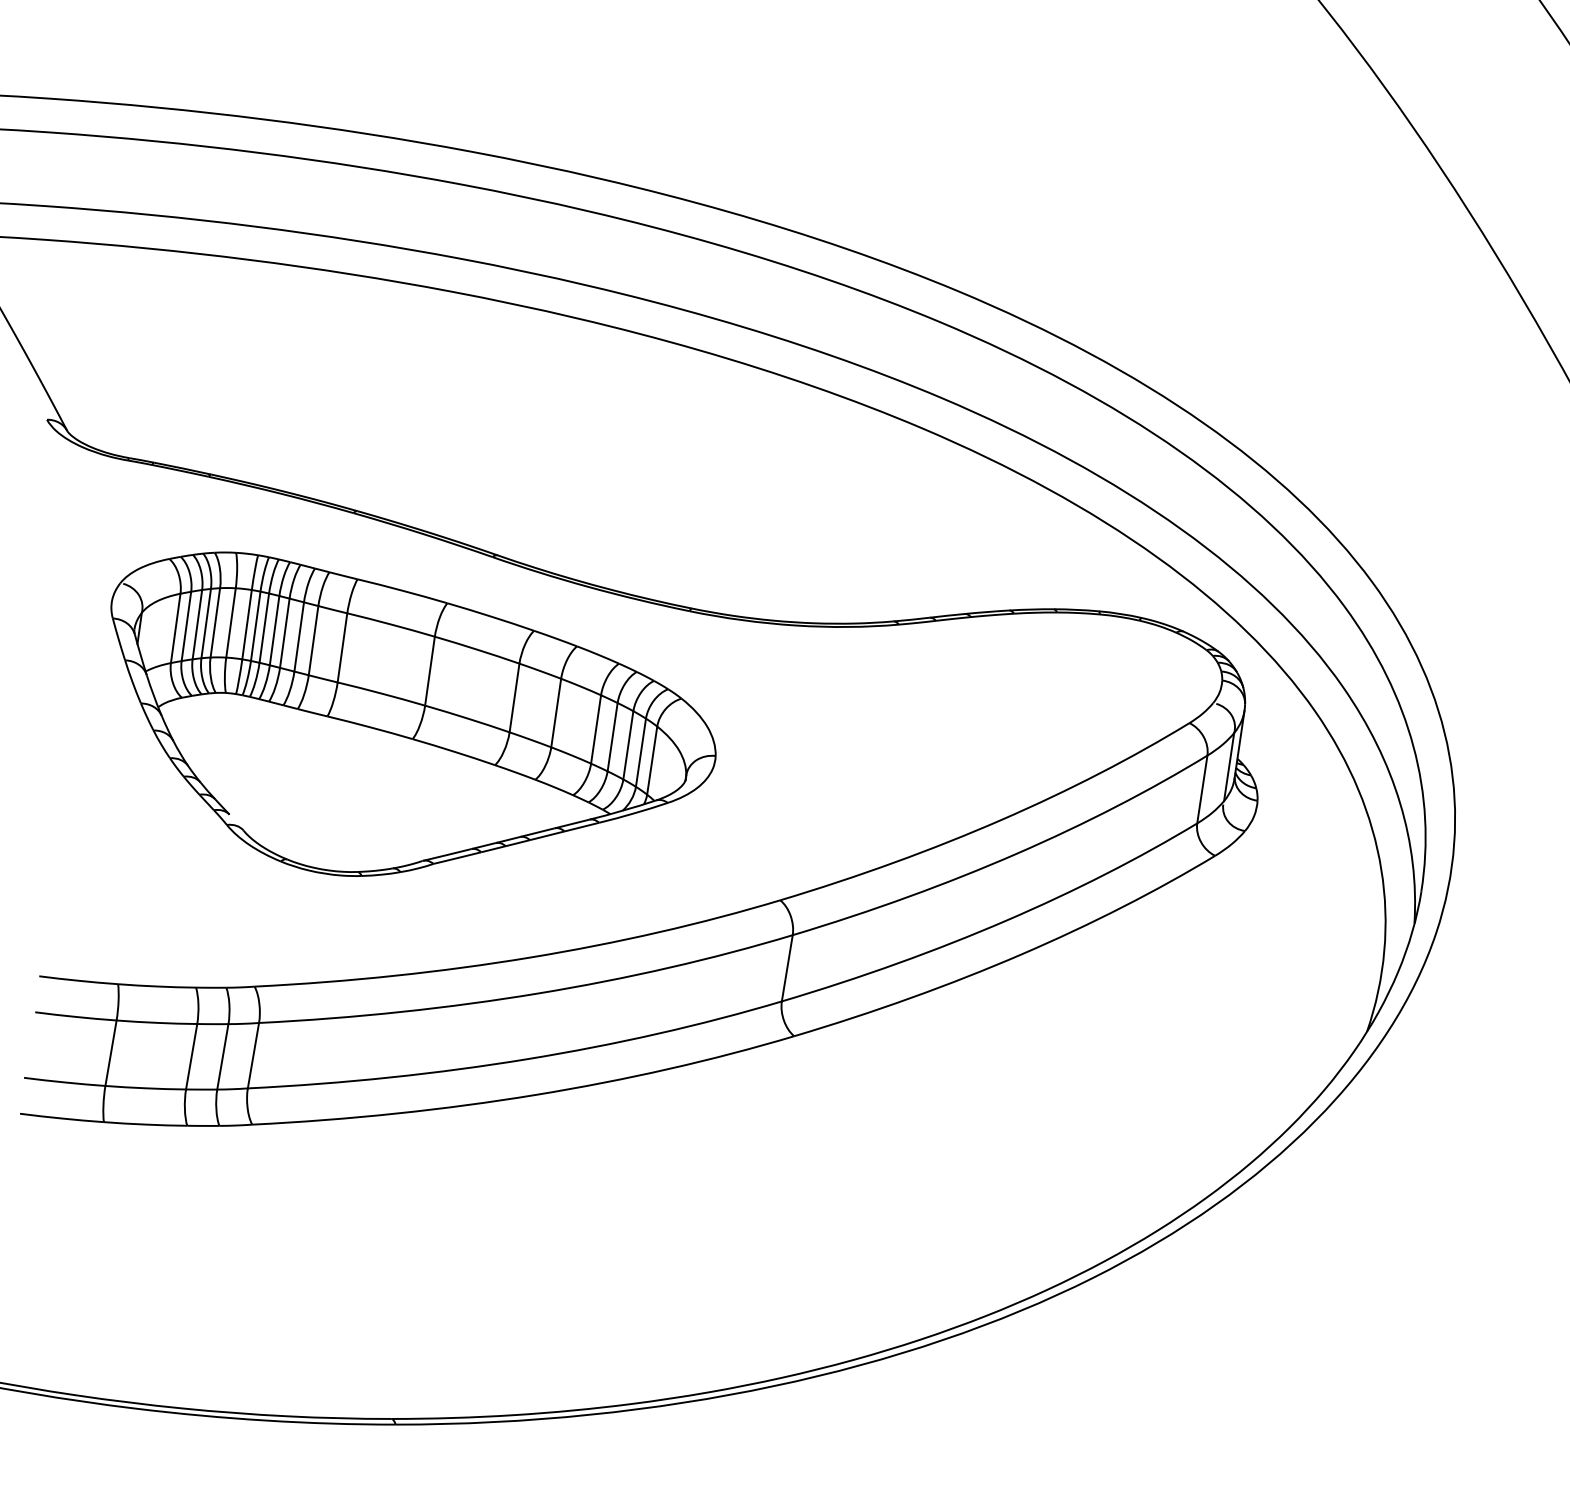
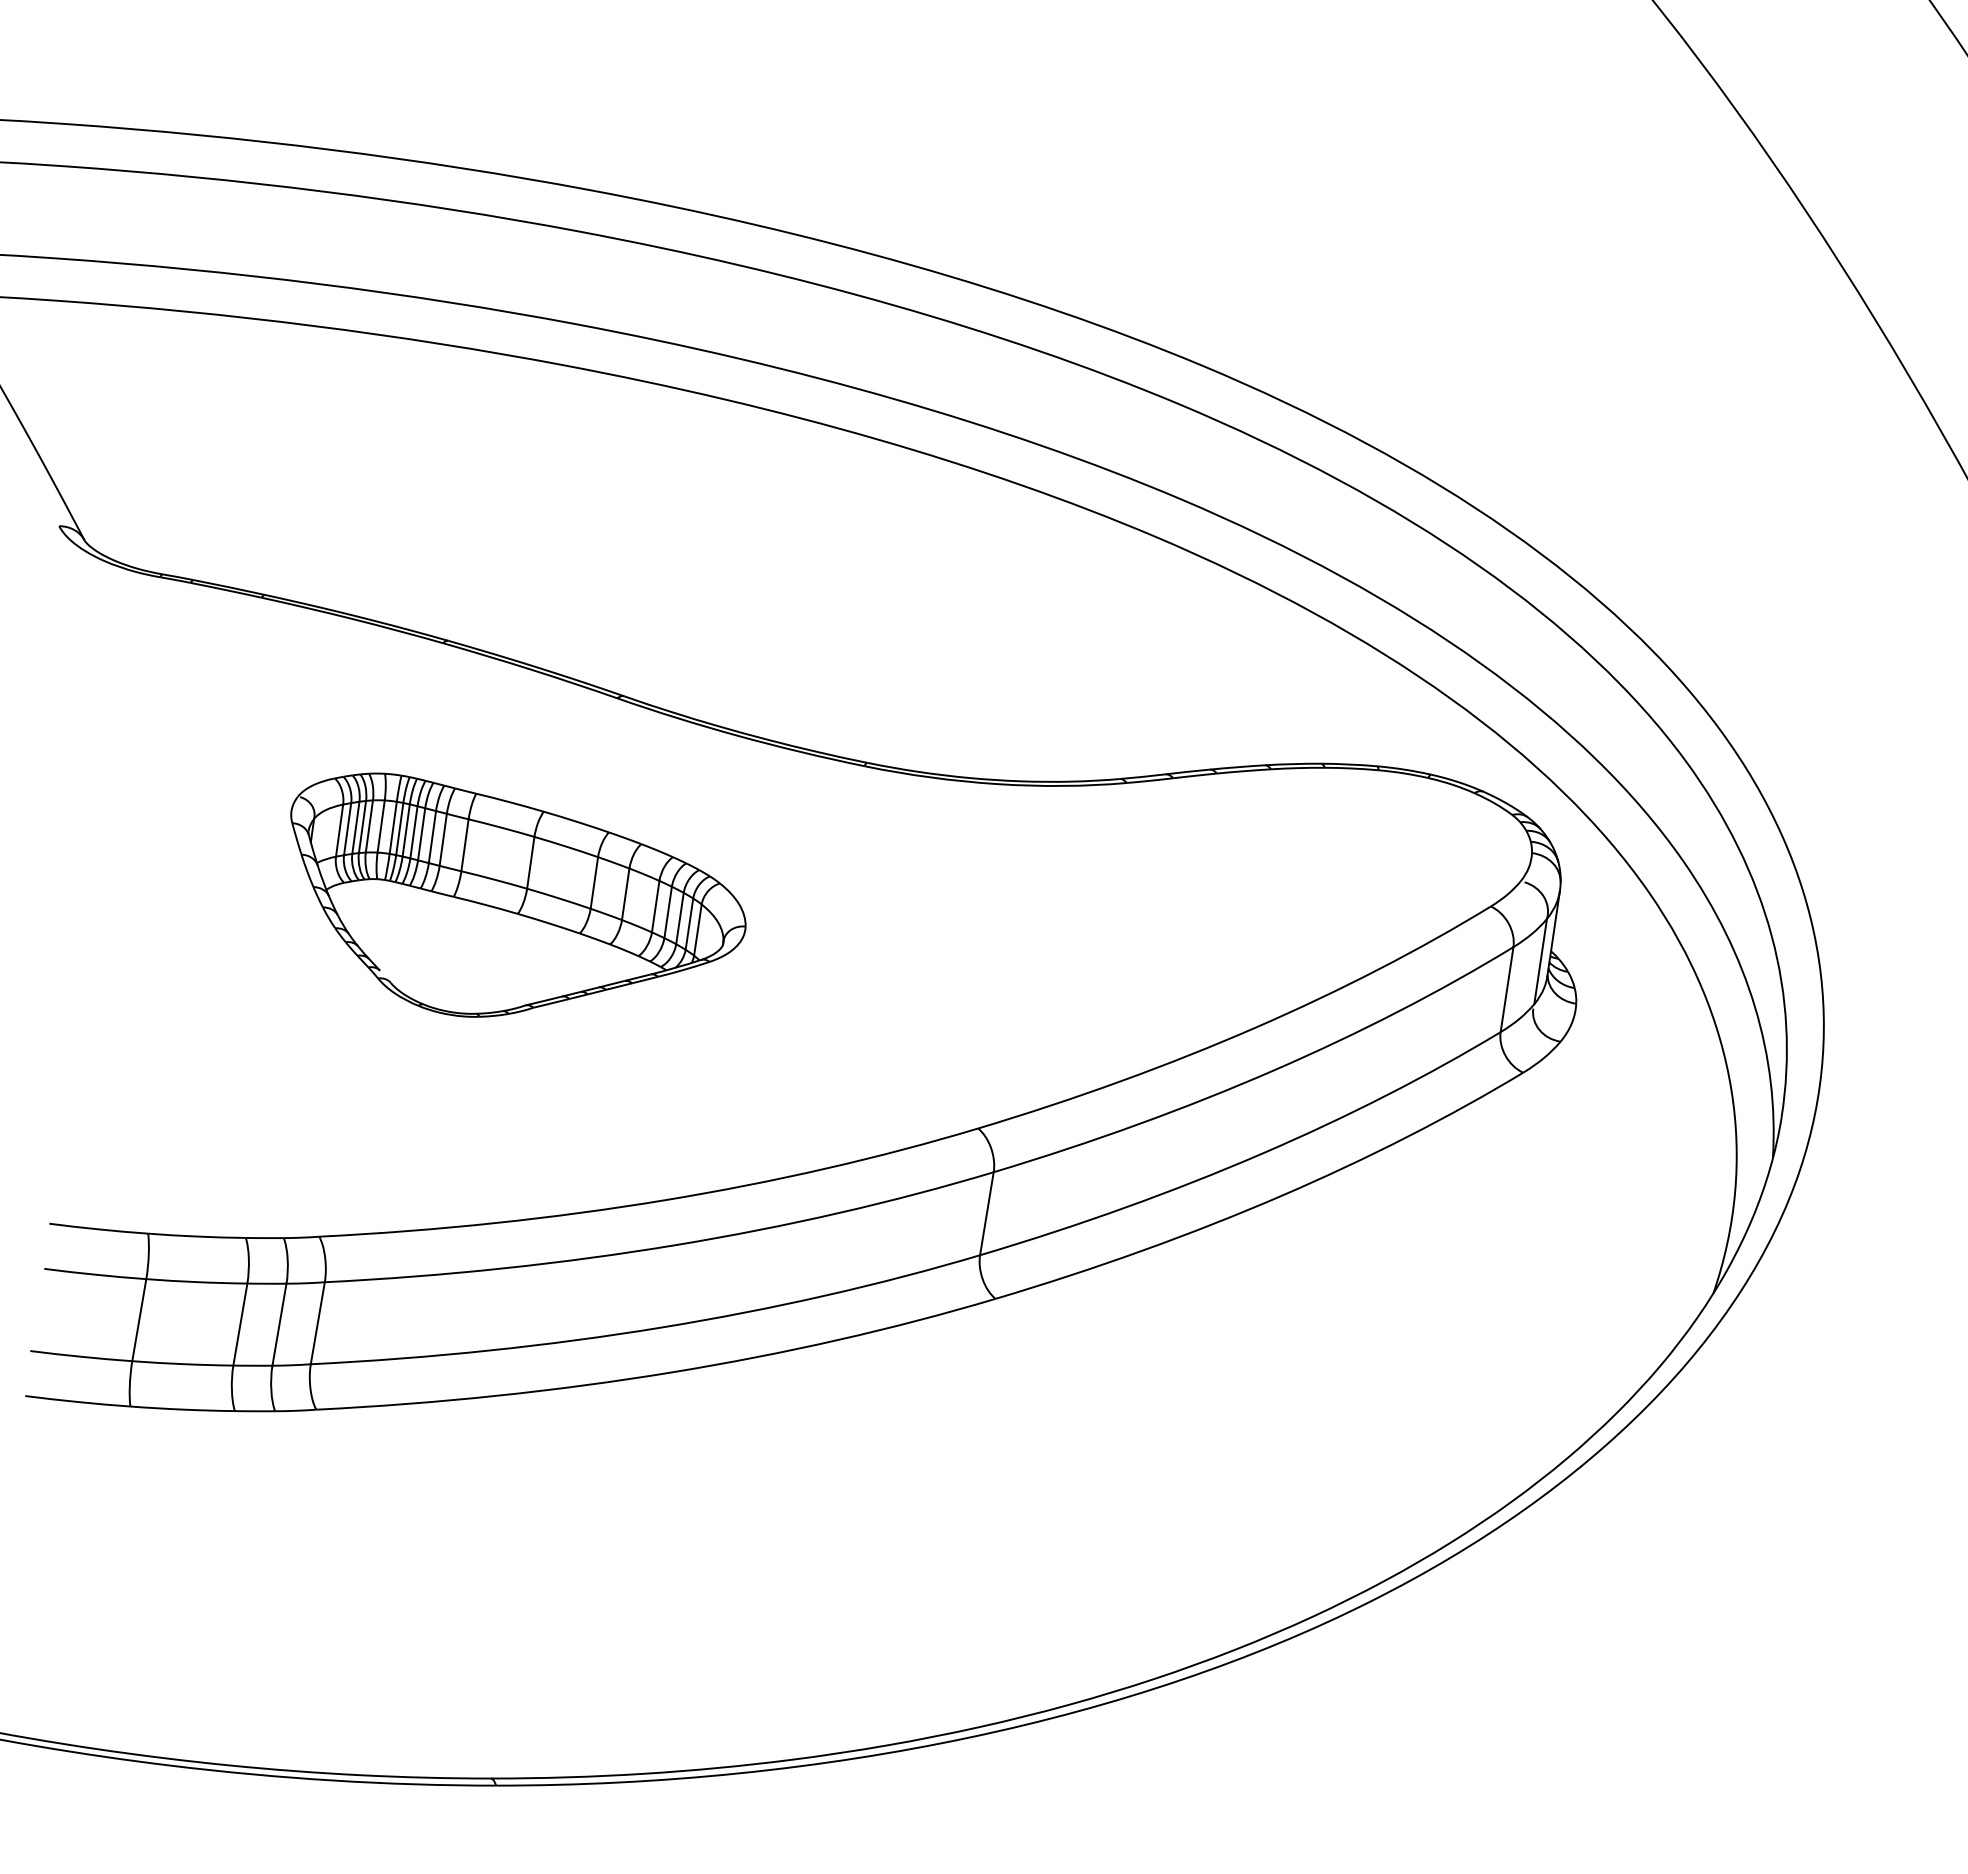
part: (413, 713) -> (518, 894), size x0.6

